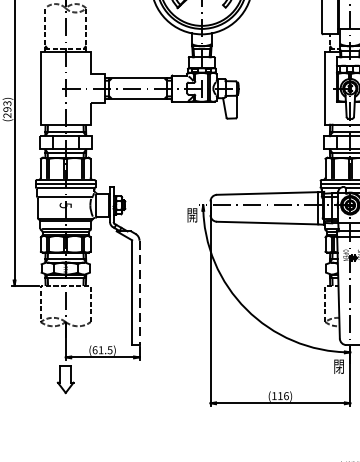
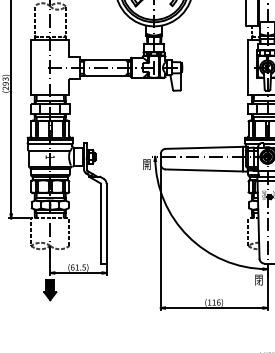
text: (64, 206) -> (49, 157), 5 -> 1
line: (139, 292) -> (106, 223), dashed -> solid
fill: (66, 379) -> (50, 289), added

